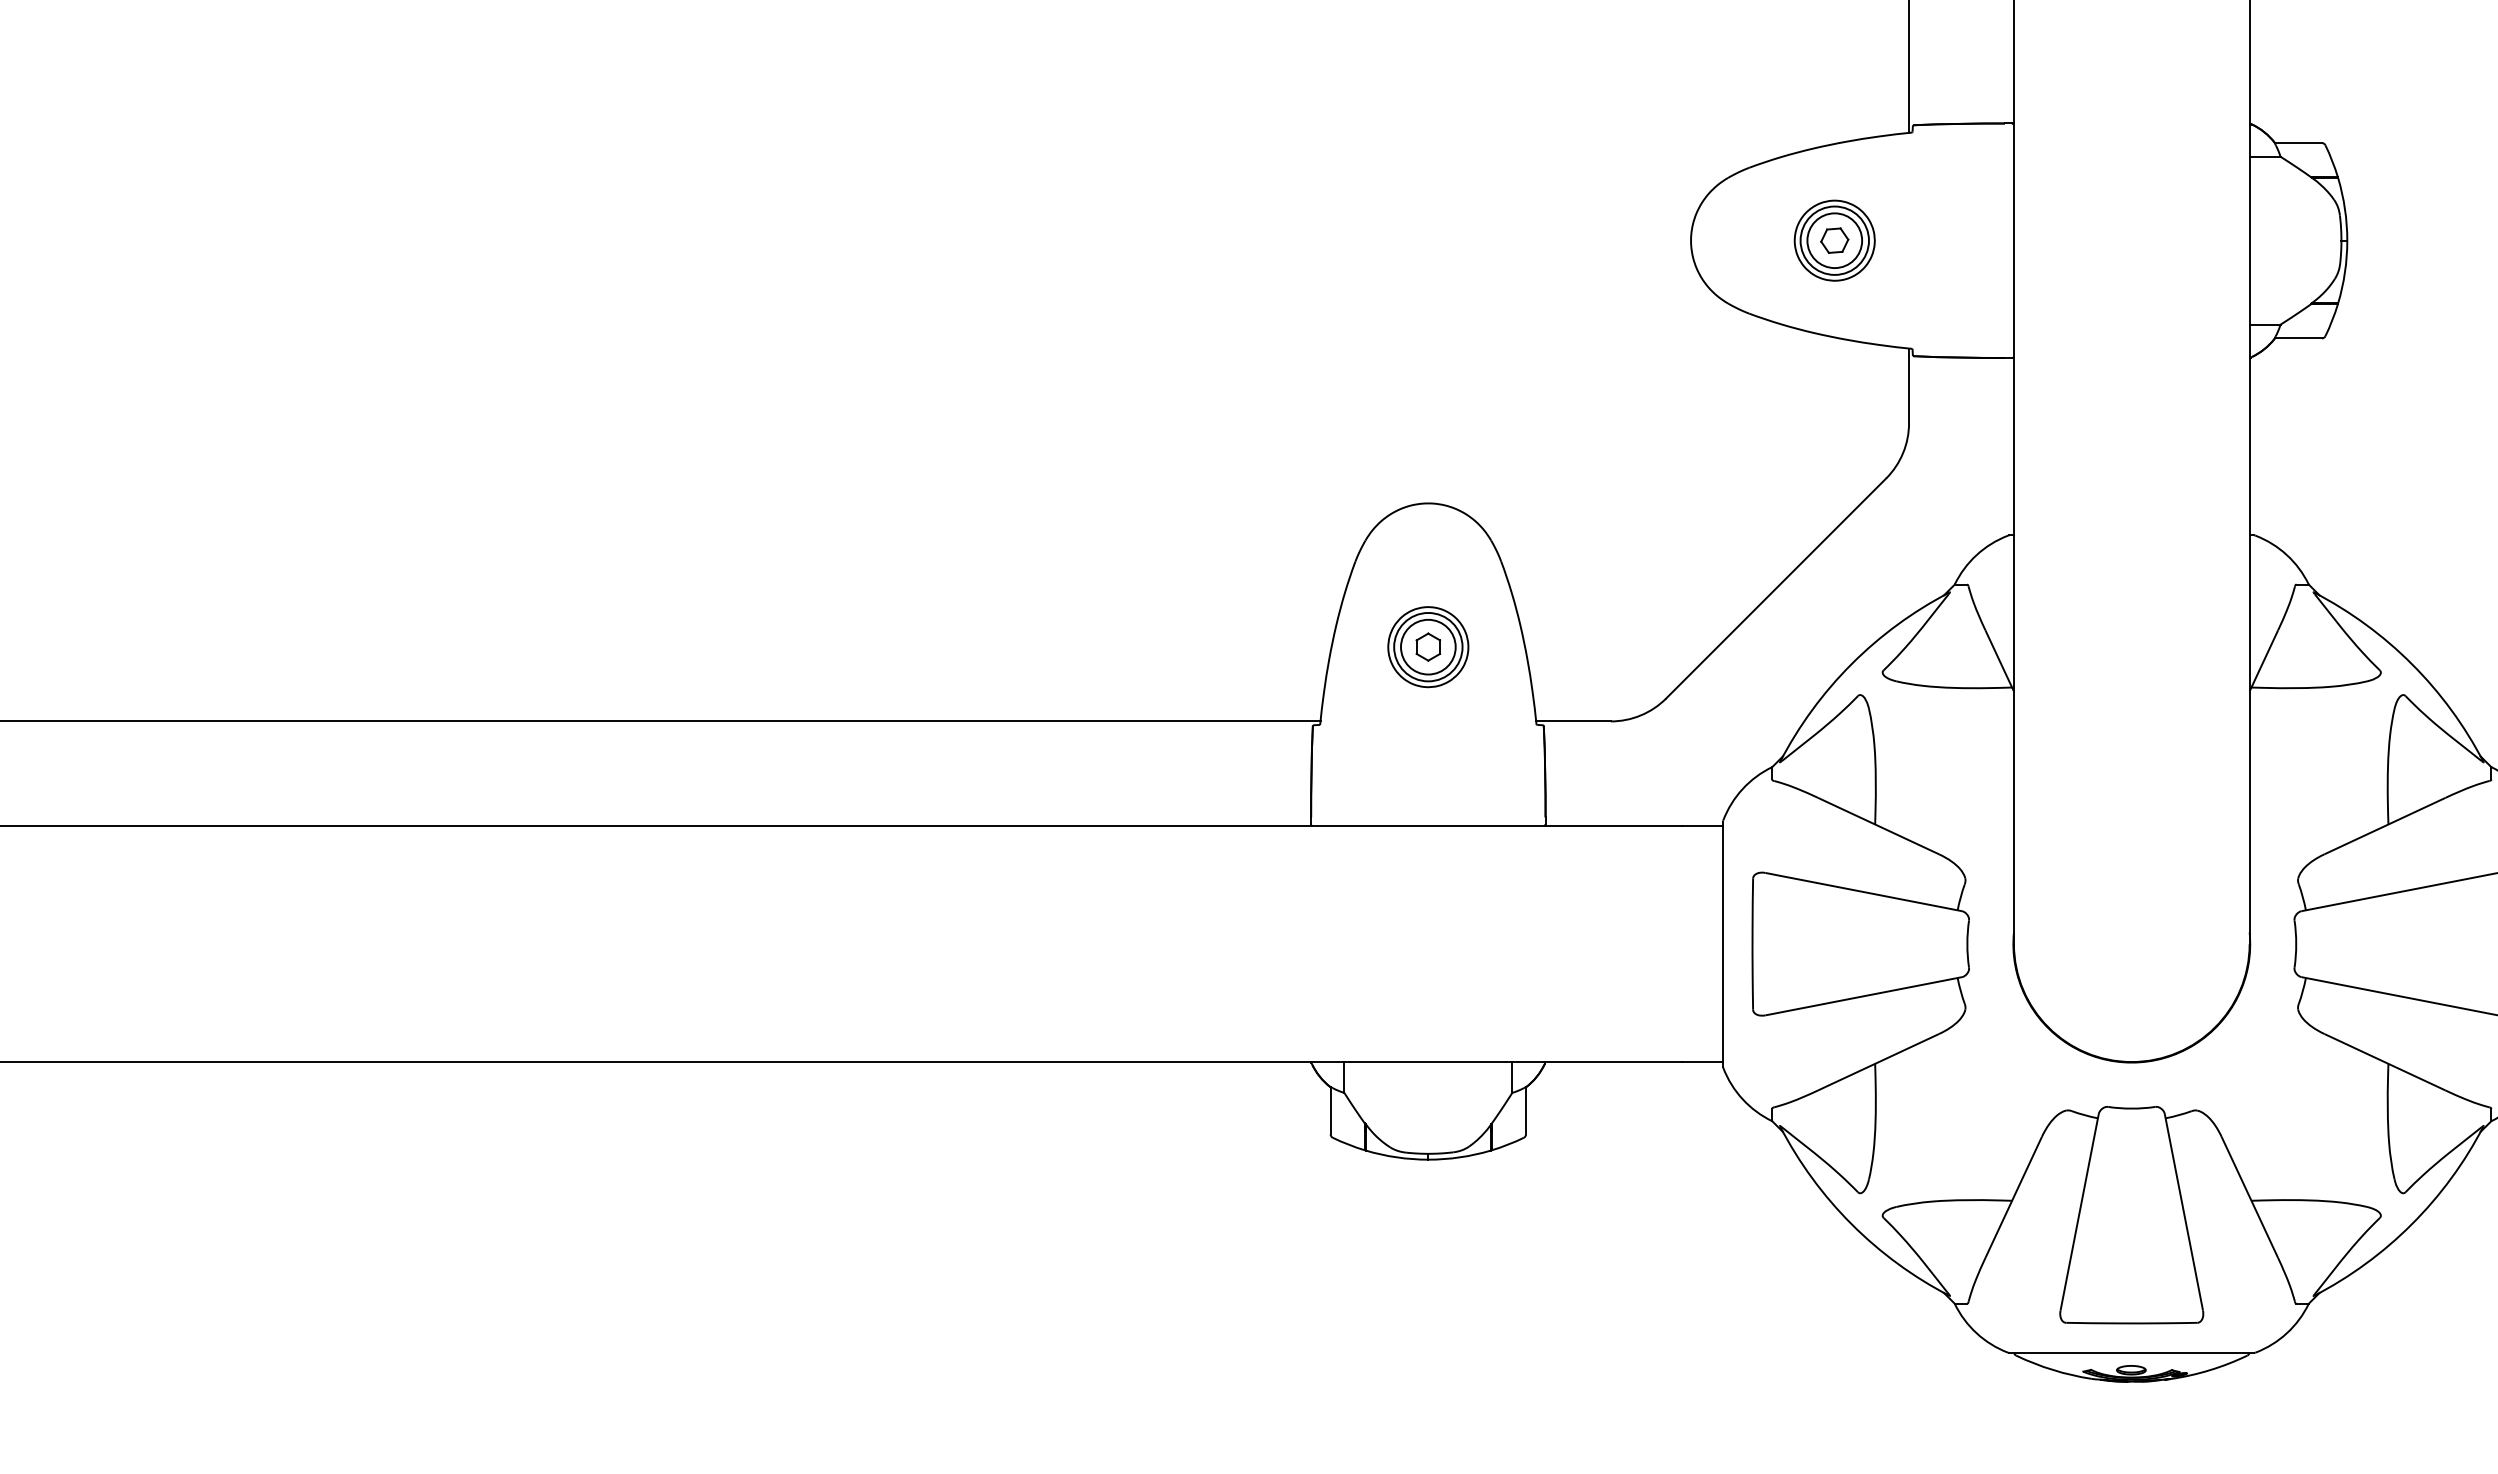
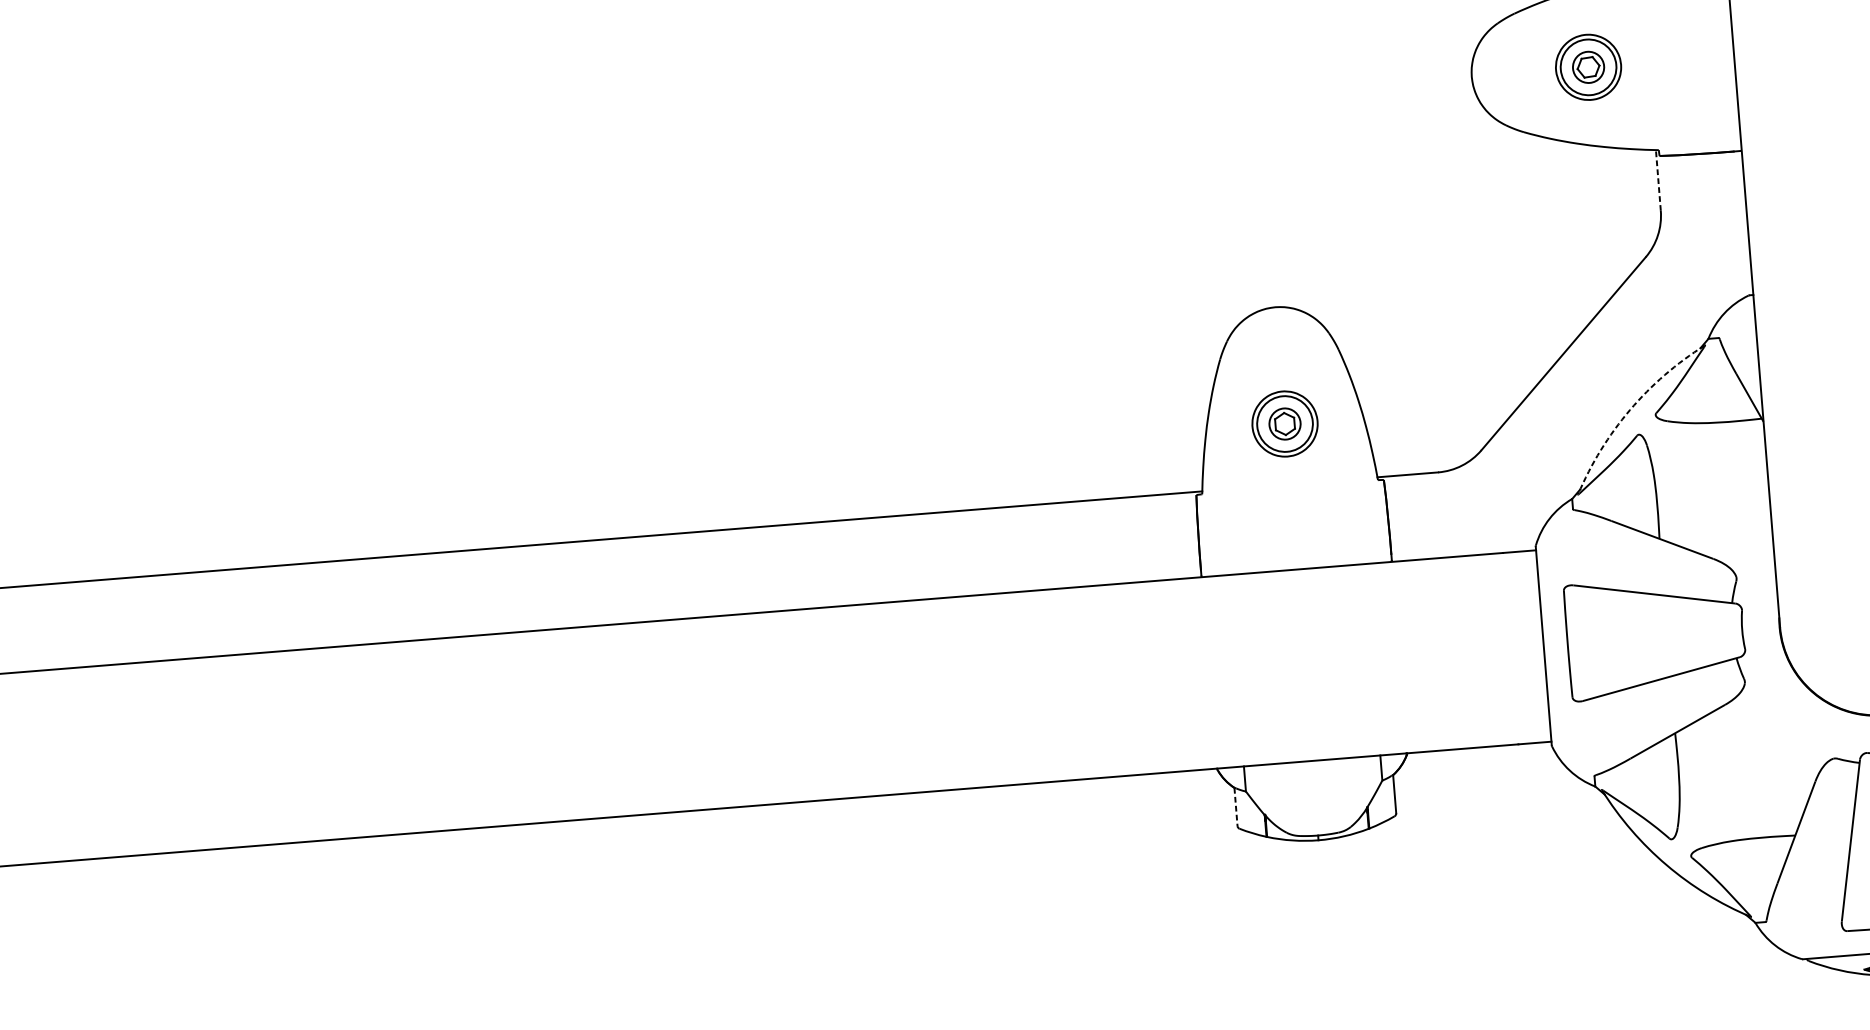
circle: (1834, 240) -> (1588, 67), size x0.7
line: (1909, 385) -> (1658, 180), solid -> dashed
circle: (1428, 646) -> (1285, 423), size x0.7
arc: (1851, 664) -> (1629, 410), solid -> dashed
line: (1330, 1111) -> (1235, 807), solid -> dashed

